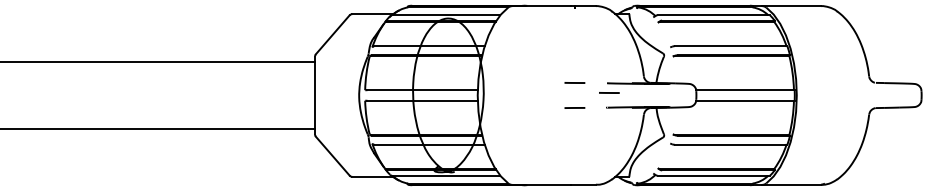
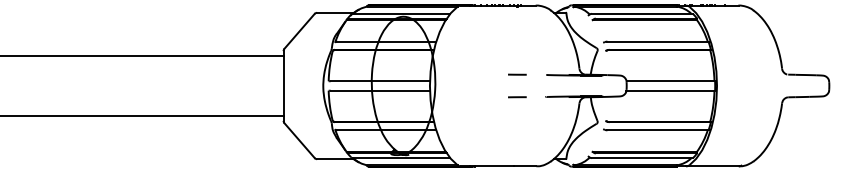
line: (609, 92) -> (548, 83), removed

